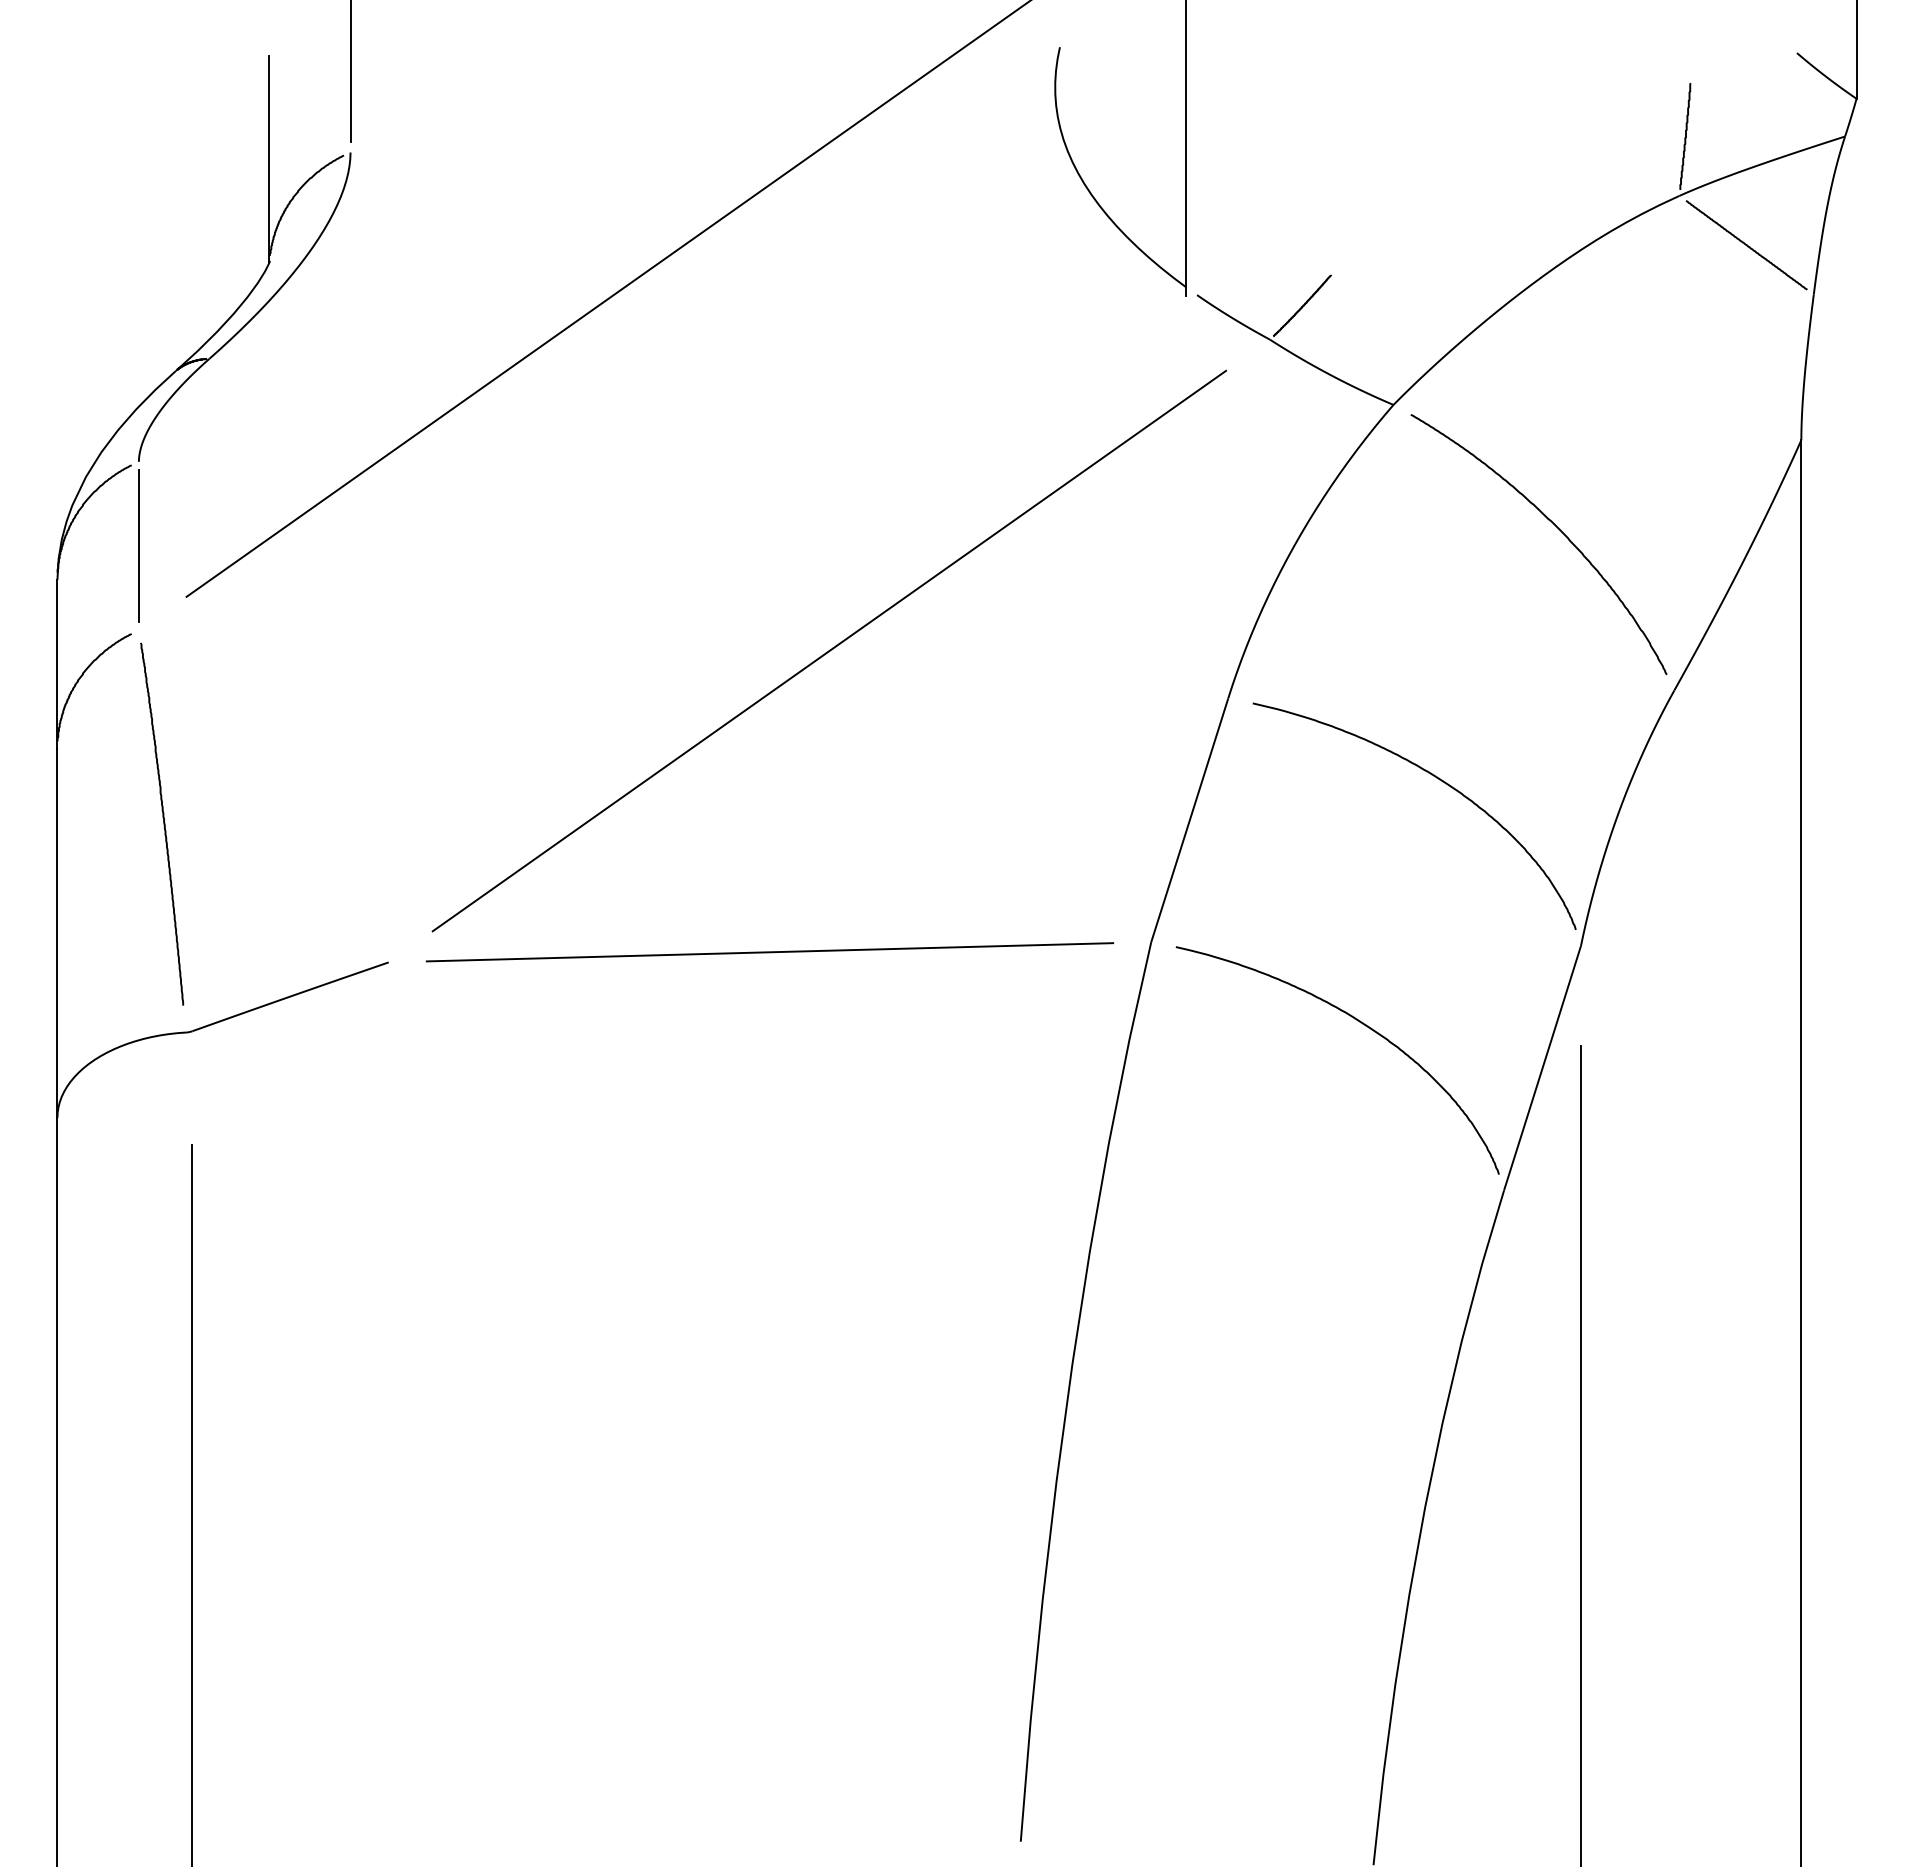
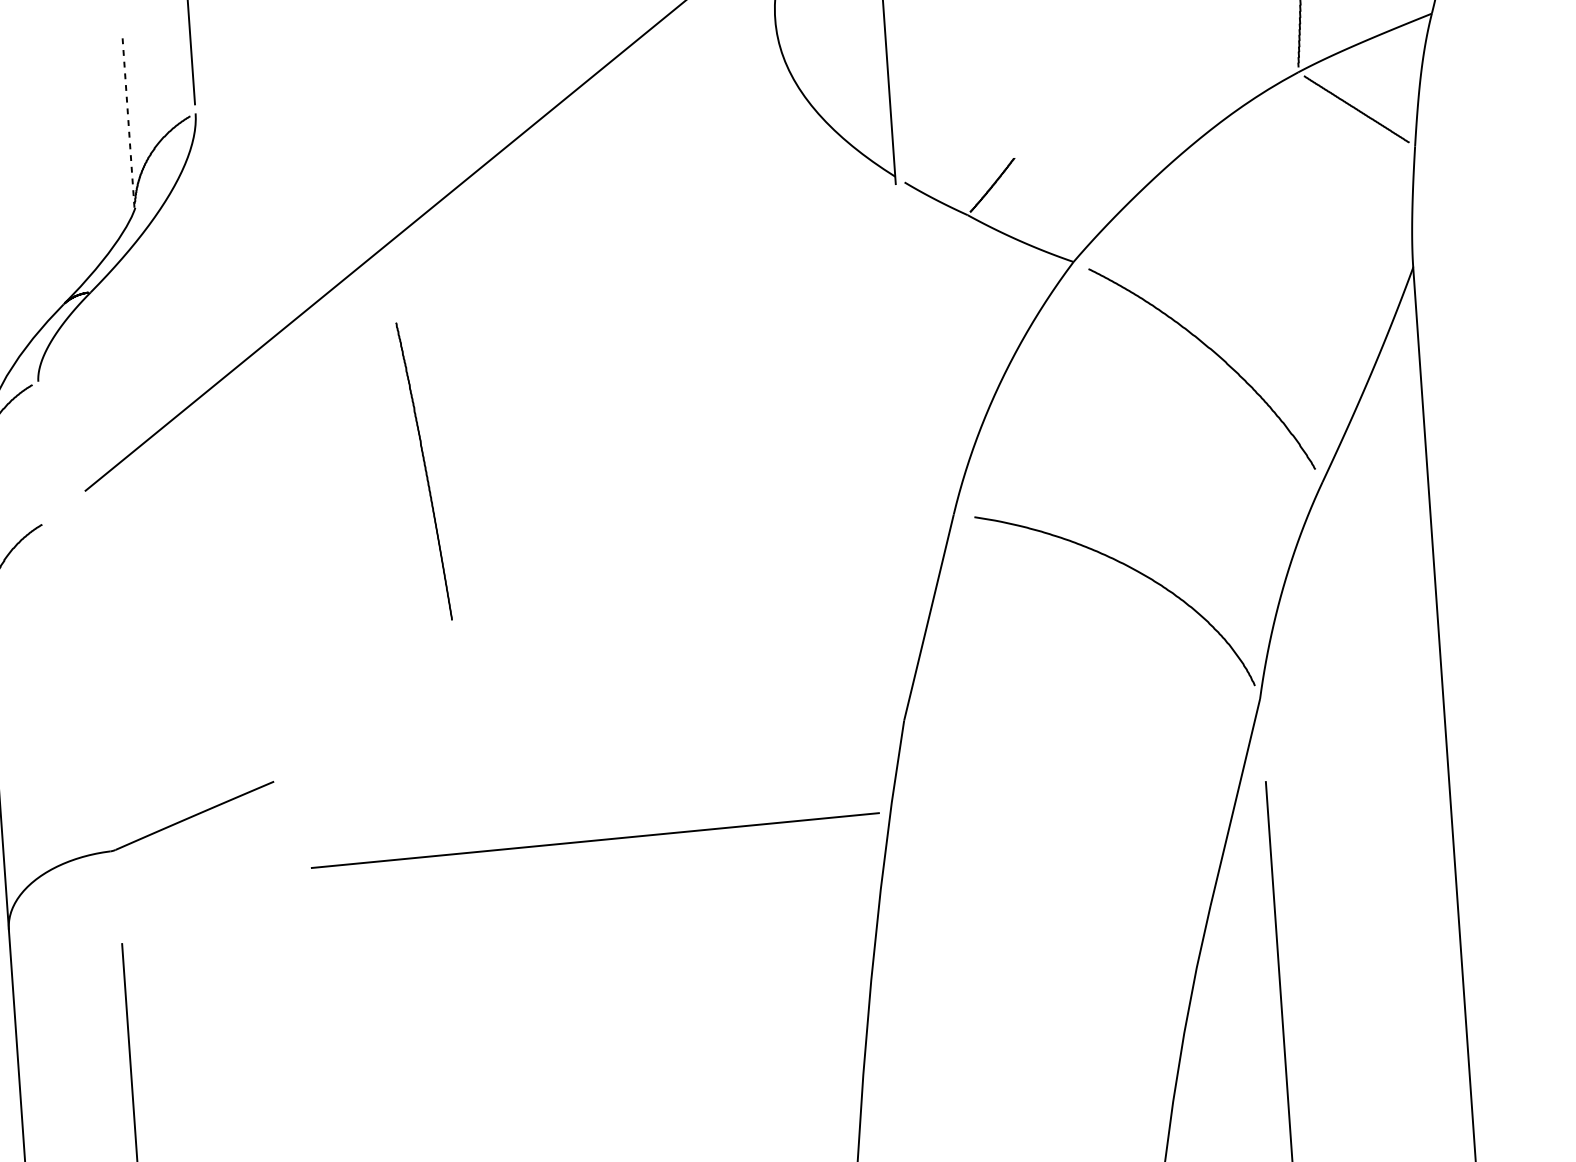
line: (269, 159) -> (128, 123), solid -> dashed
line: (138, 546) -> (42, 451), removed
line: (829, 650) -> (620, 497), removed
curve: (163, 823) -> (425, 470), moved
line: (769, 952) -> (595, 840), moved
curve: (1357, 1021) -> (1079, 774), removed

